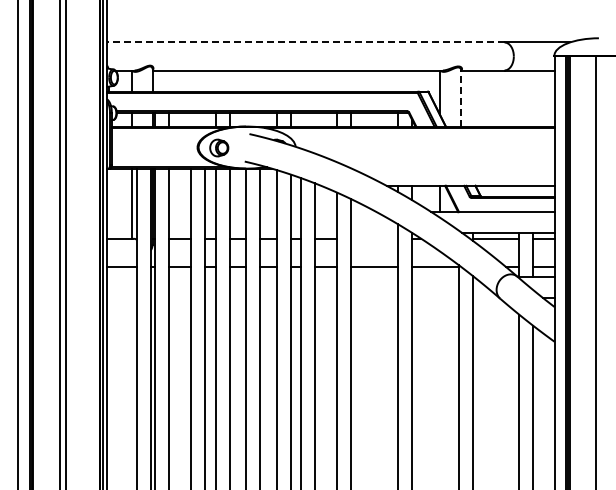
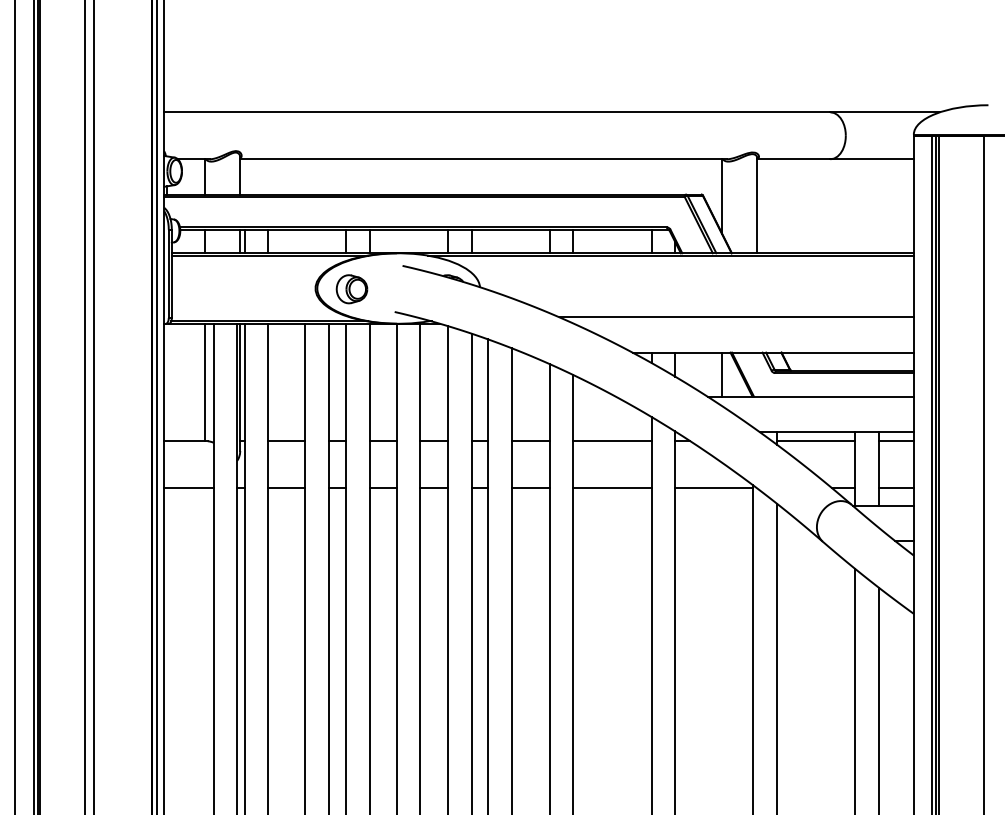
line: (305, 42) -> (496, 112), dashed -> solid
line: (461, 97) -> (758, 204), dashed -> solid
line: (448, 164) -> (736, 316), added
line: (374, 238) -> (612, 440), added

